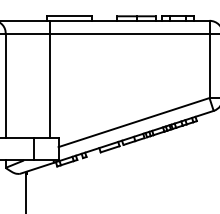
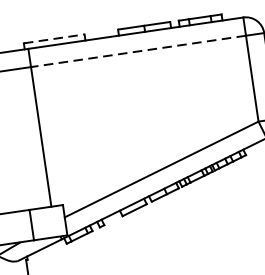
line: (69, 16) -> (53, 39), solid -> dashed
line: (129, 34) -> (138, 51), solid -> dashed

